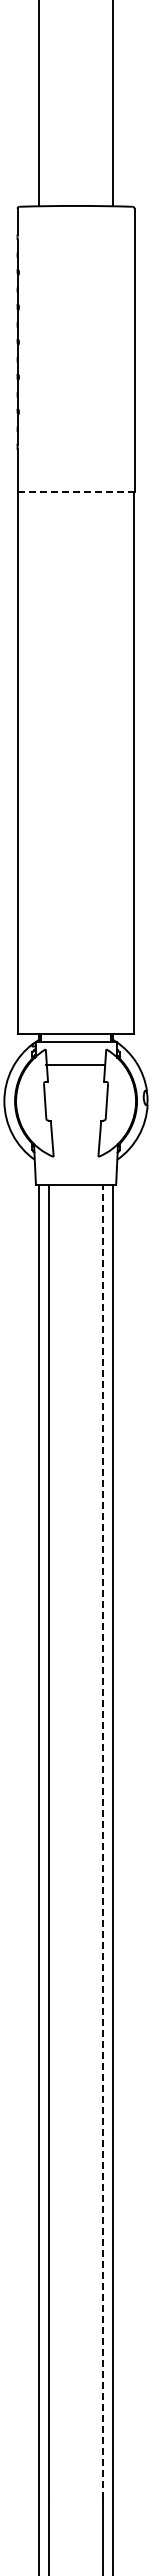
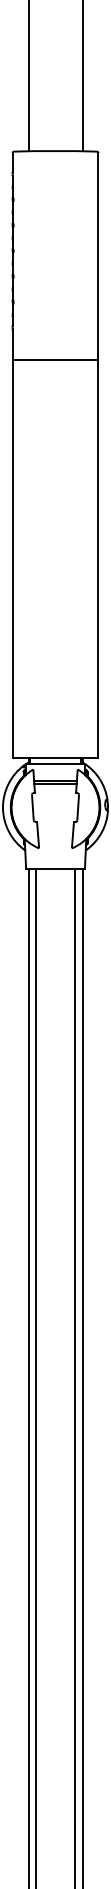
line: (75, 491) -> (55, 360), dashed -> solid
line: (76, 1068) -> (55, 783), added
line: (103, 1841) -> (75, 1350), dashed -> solid

